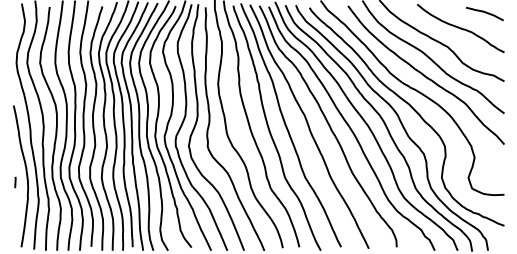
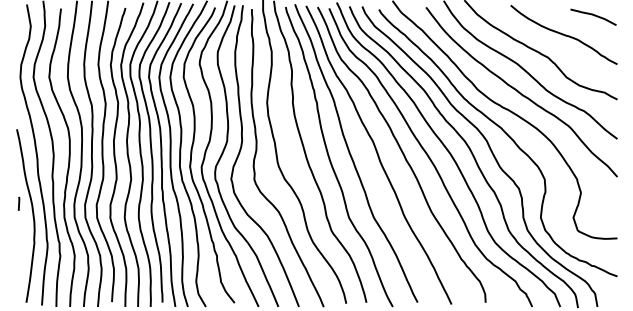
line: (15, 182) -> (19, 203), moved

